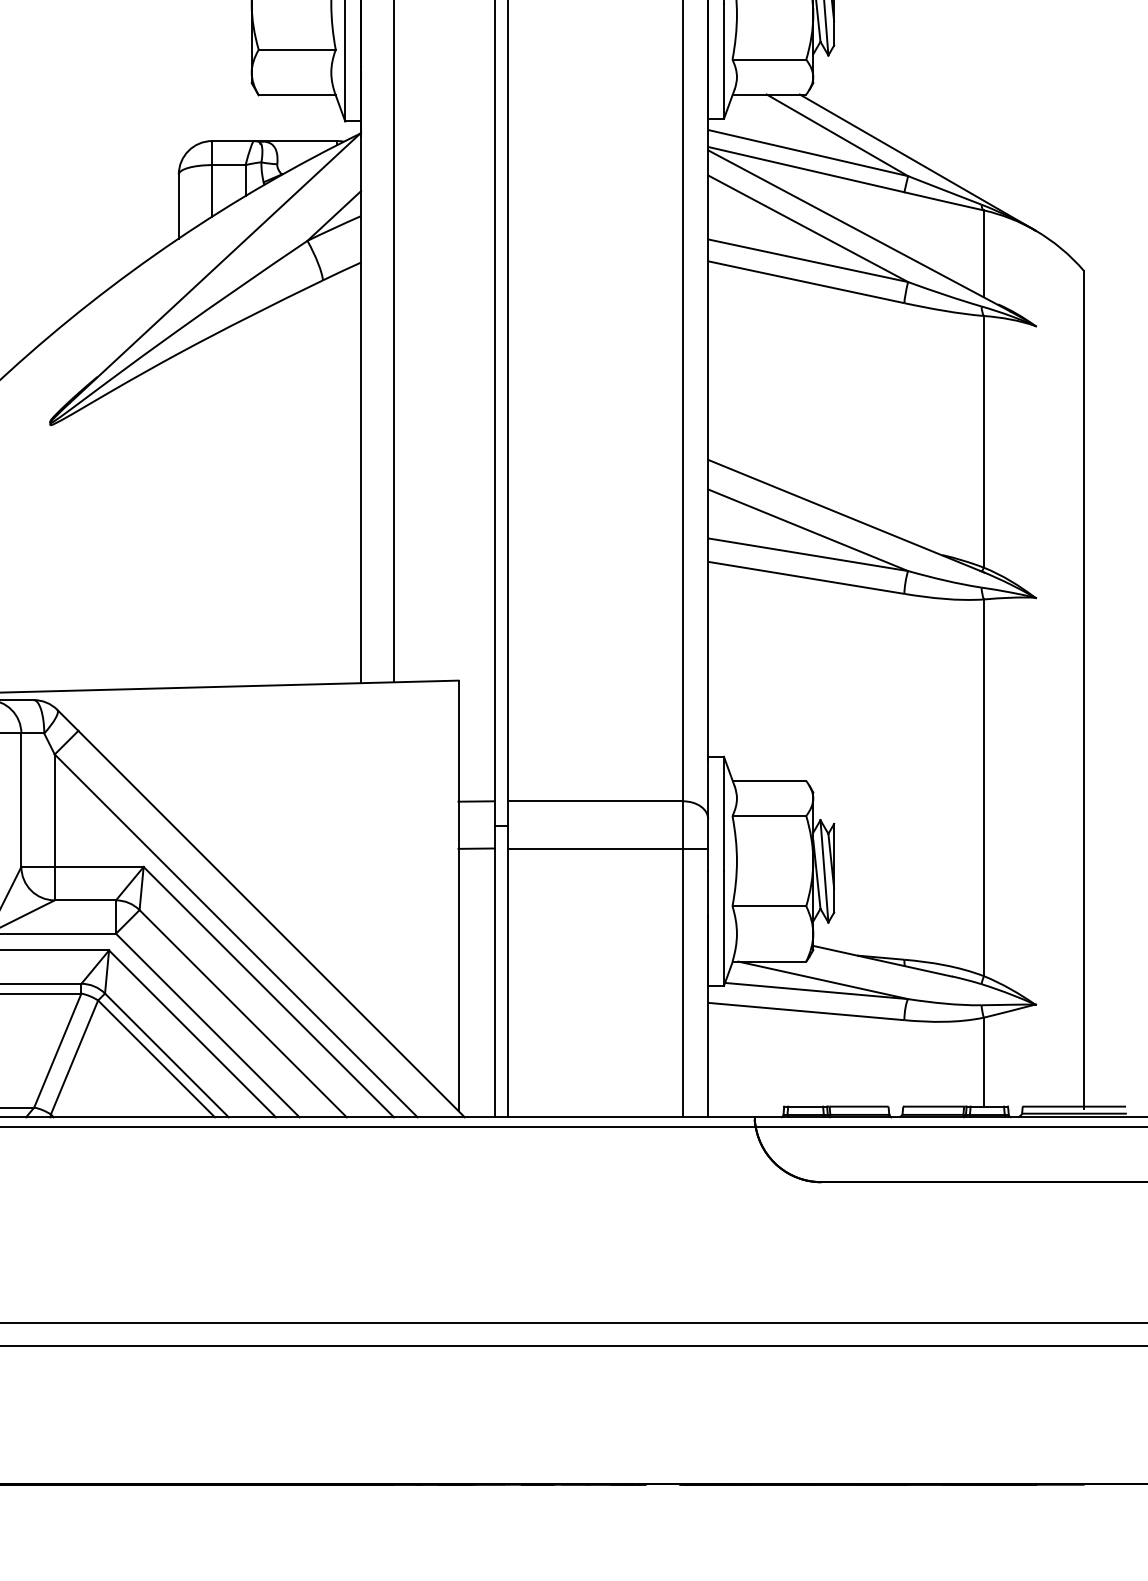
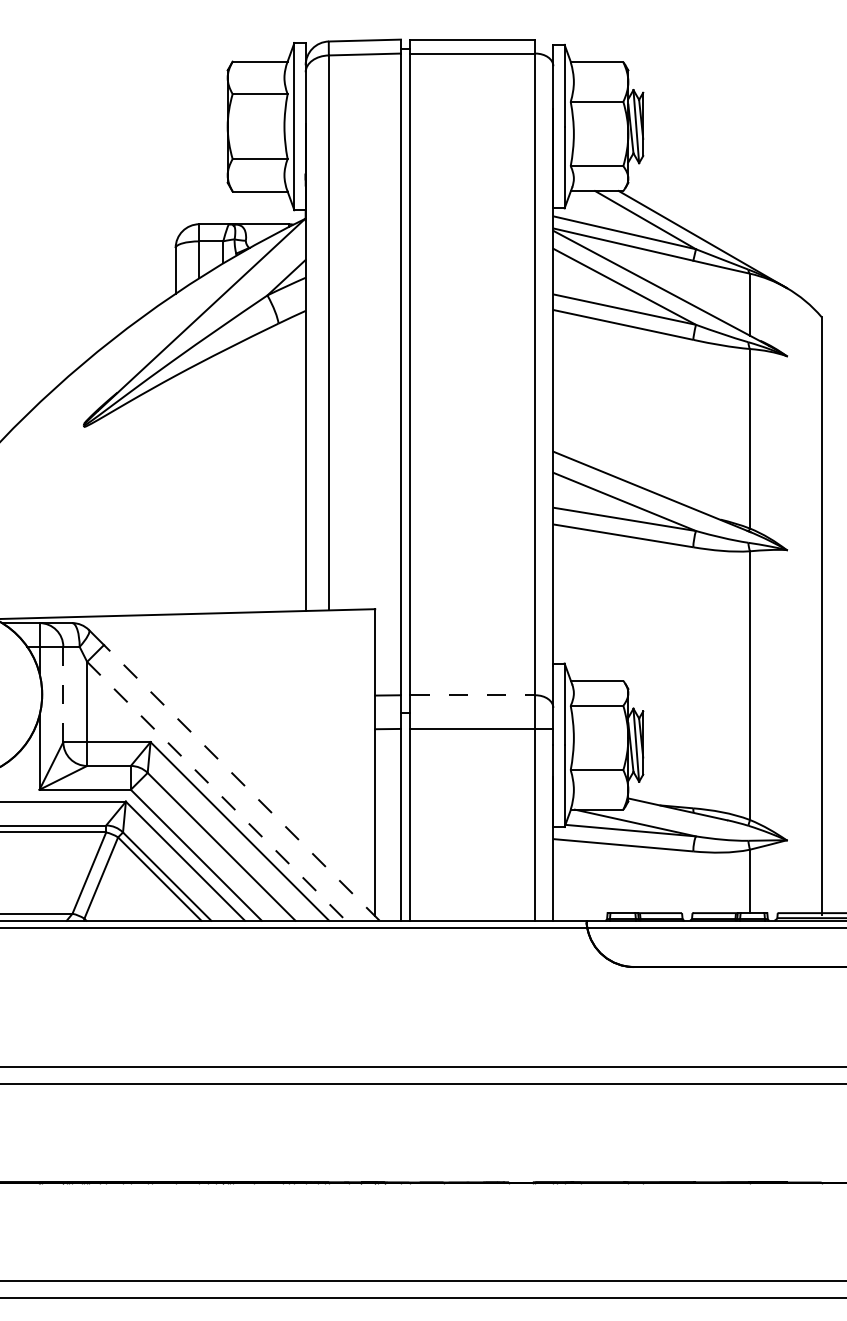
line: (21, 800) -> (63, 694), solid -> dashed
line: (596, 801) -> (473, 695), solid -> dashed
line: (271, 923) -> (241, 782), solid -> dashed
line: (236, 936) -> (216, 791), solid -> dashed

